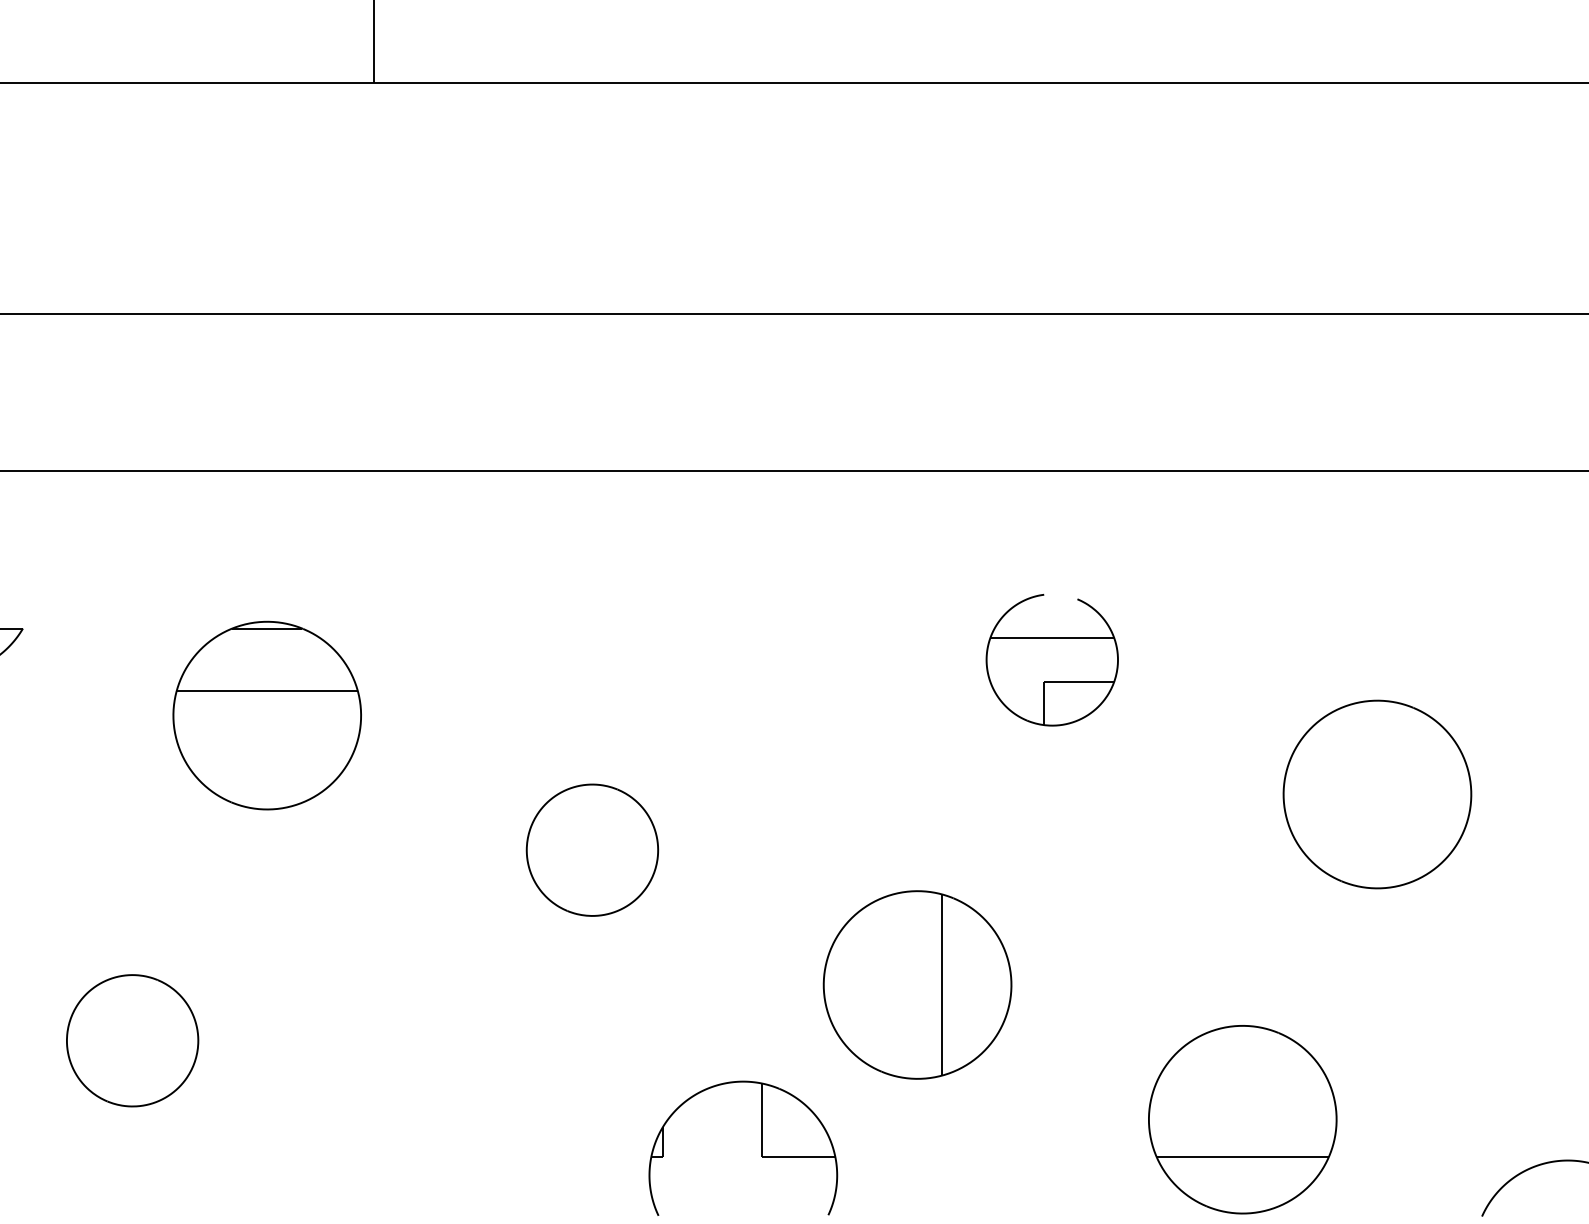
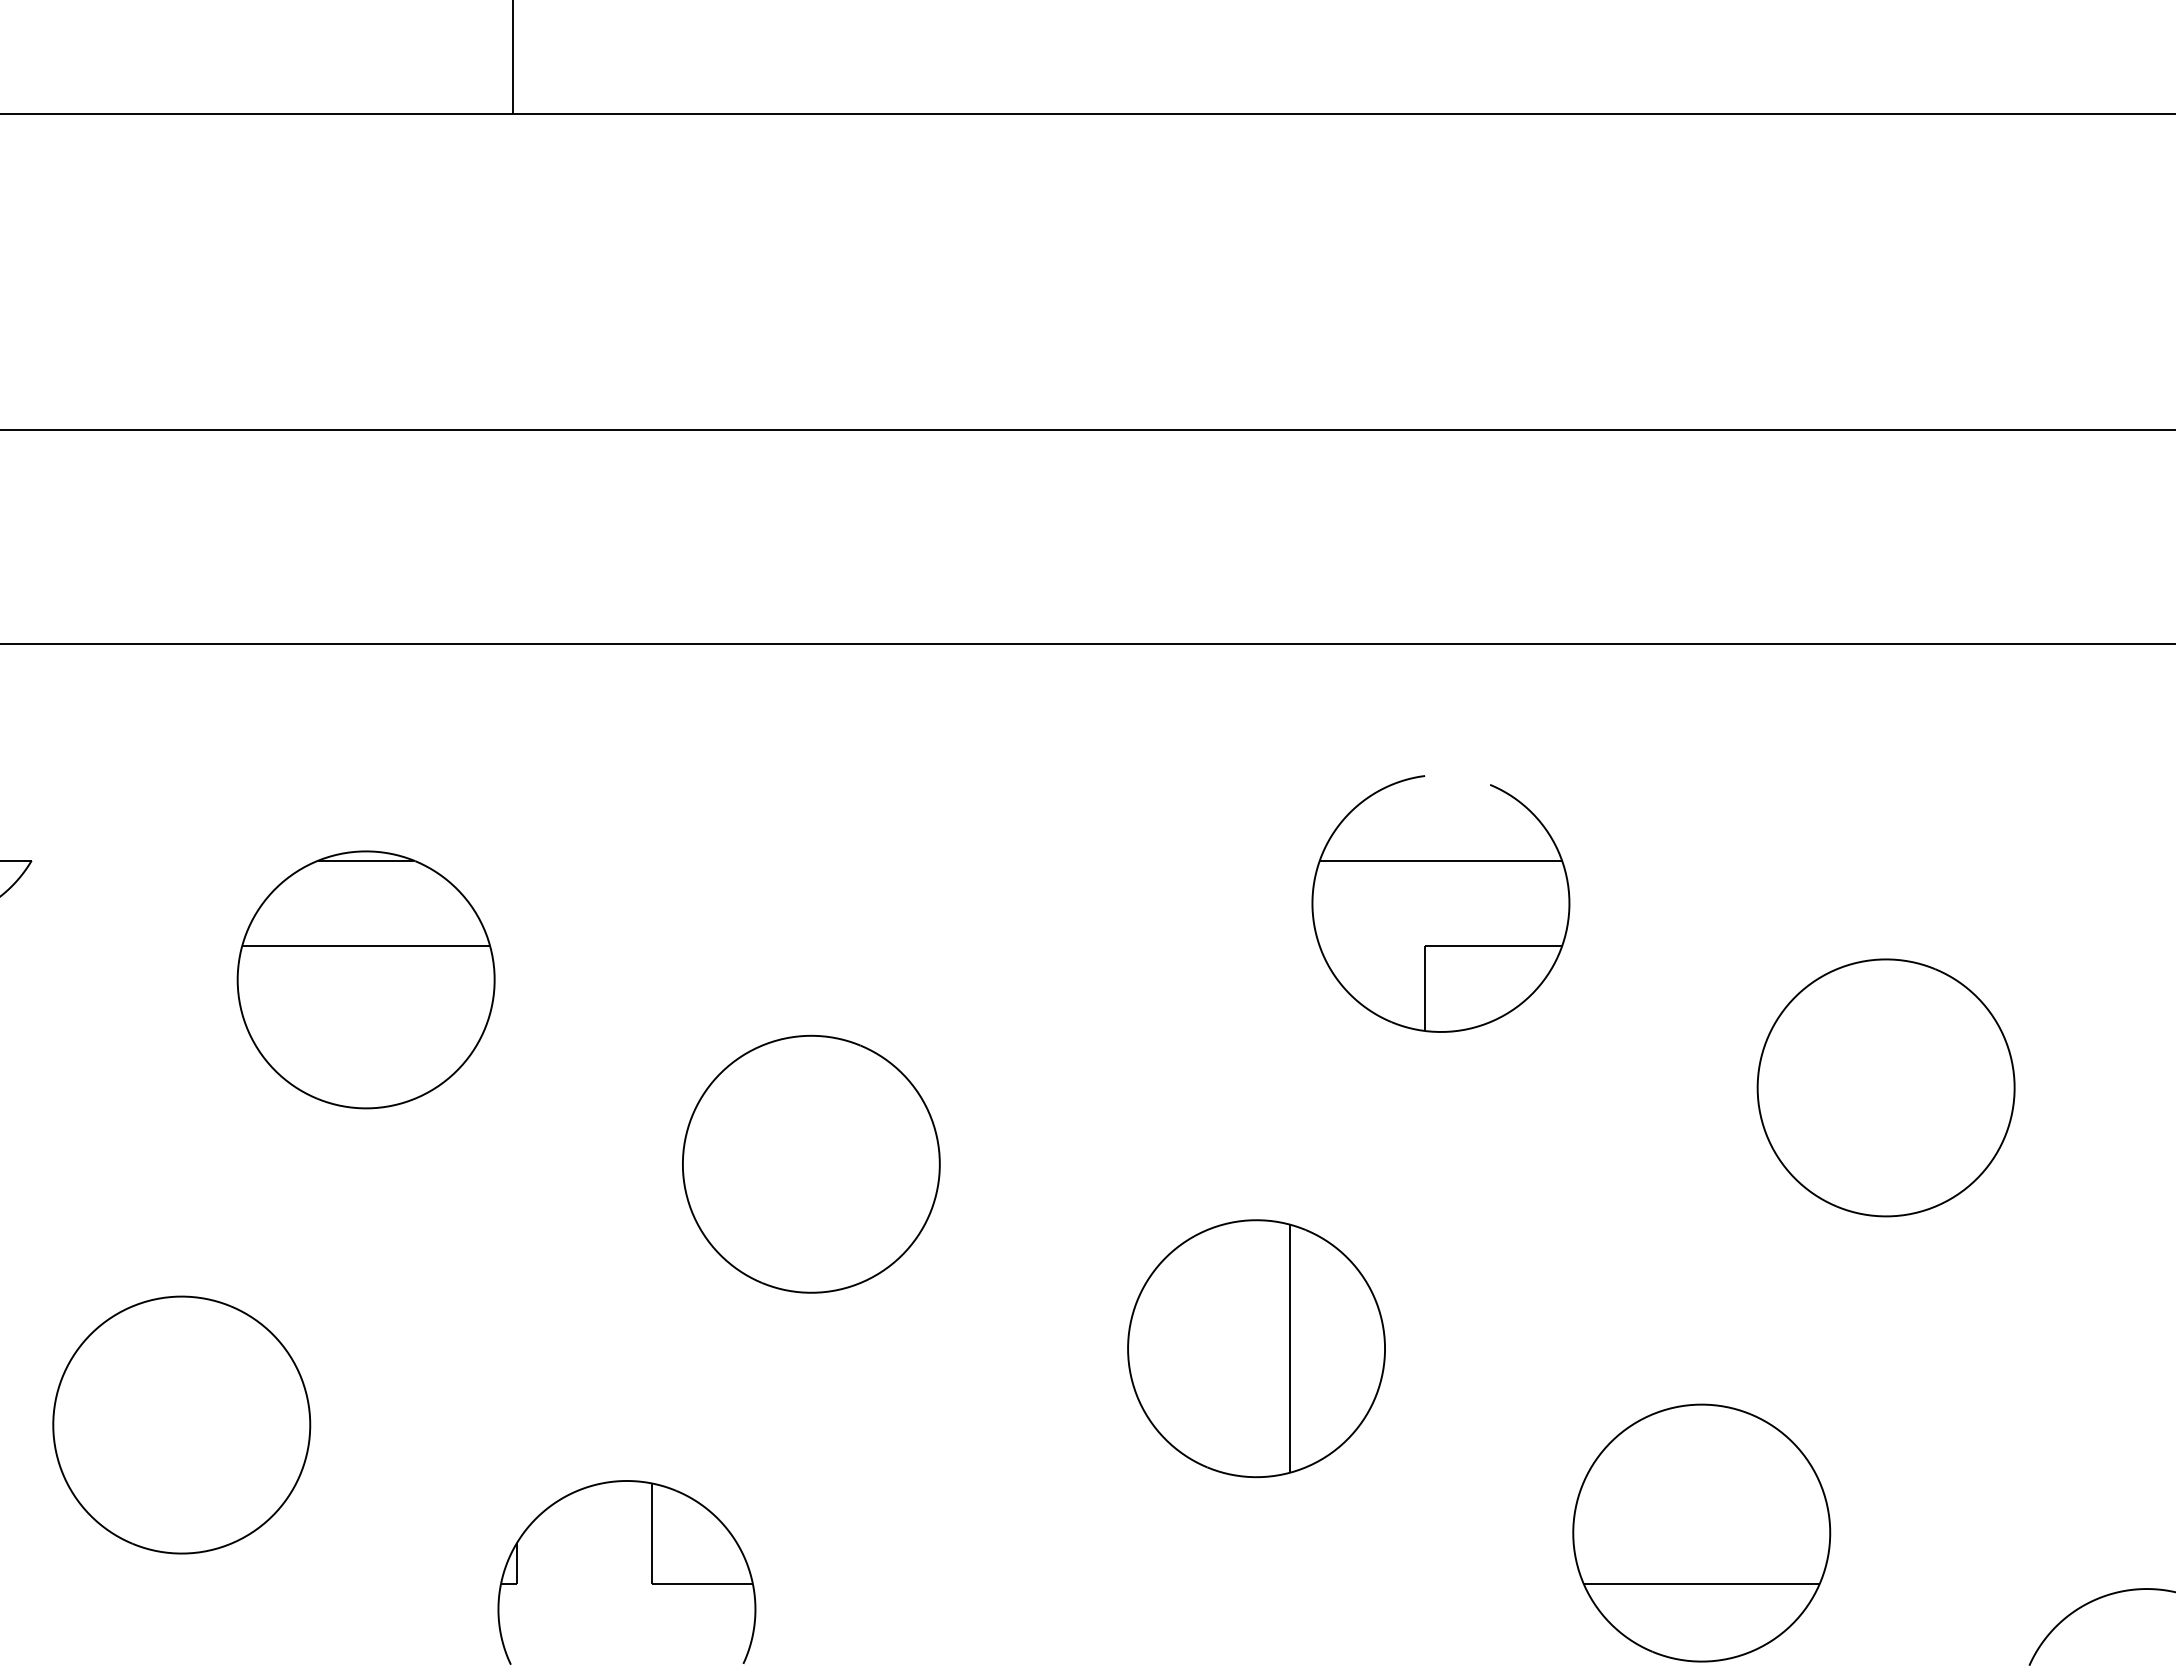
part: (1051, 659) -> (1440, 903), size x1.43
part: (592, 849) -> (811, 1163), size x1.43
part: (132, 1040) -> (181, 1424), size x1.43
part: (761, 1148) -> (651, 1572), moved

